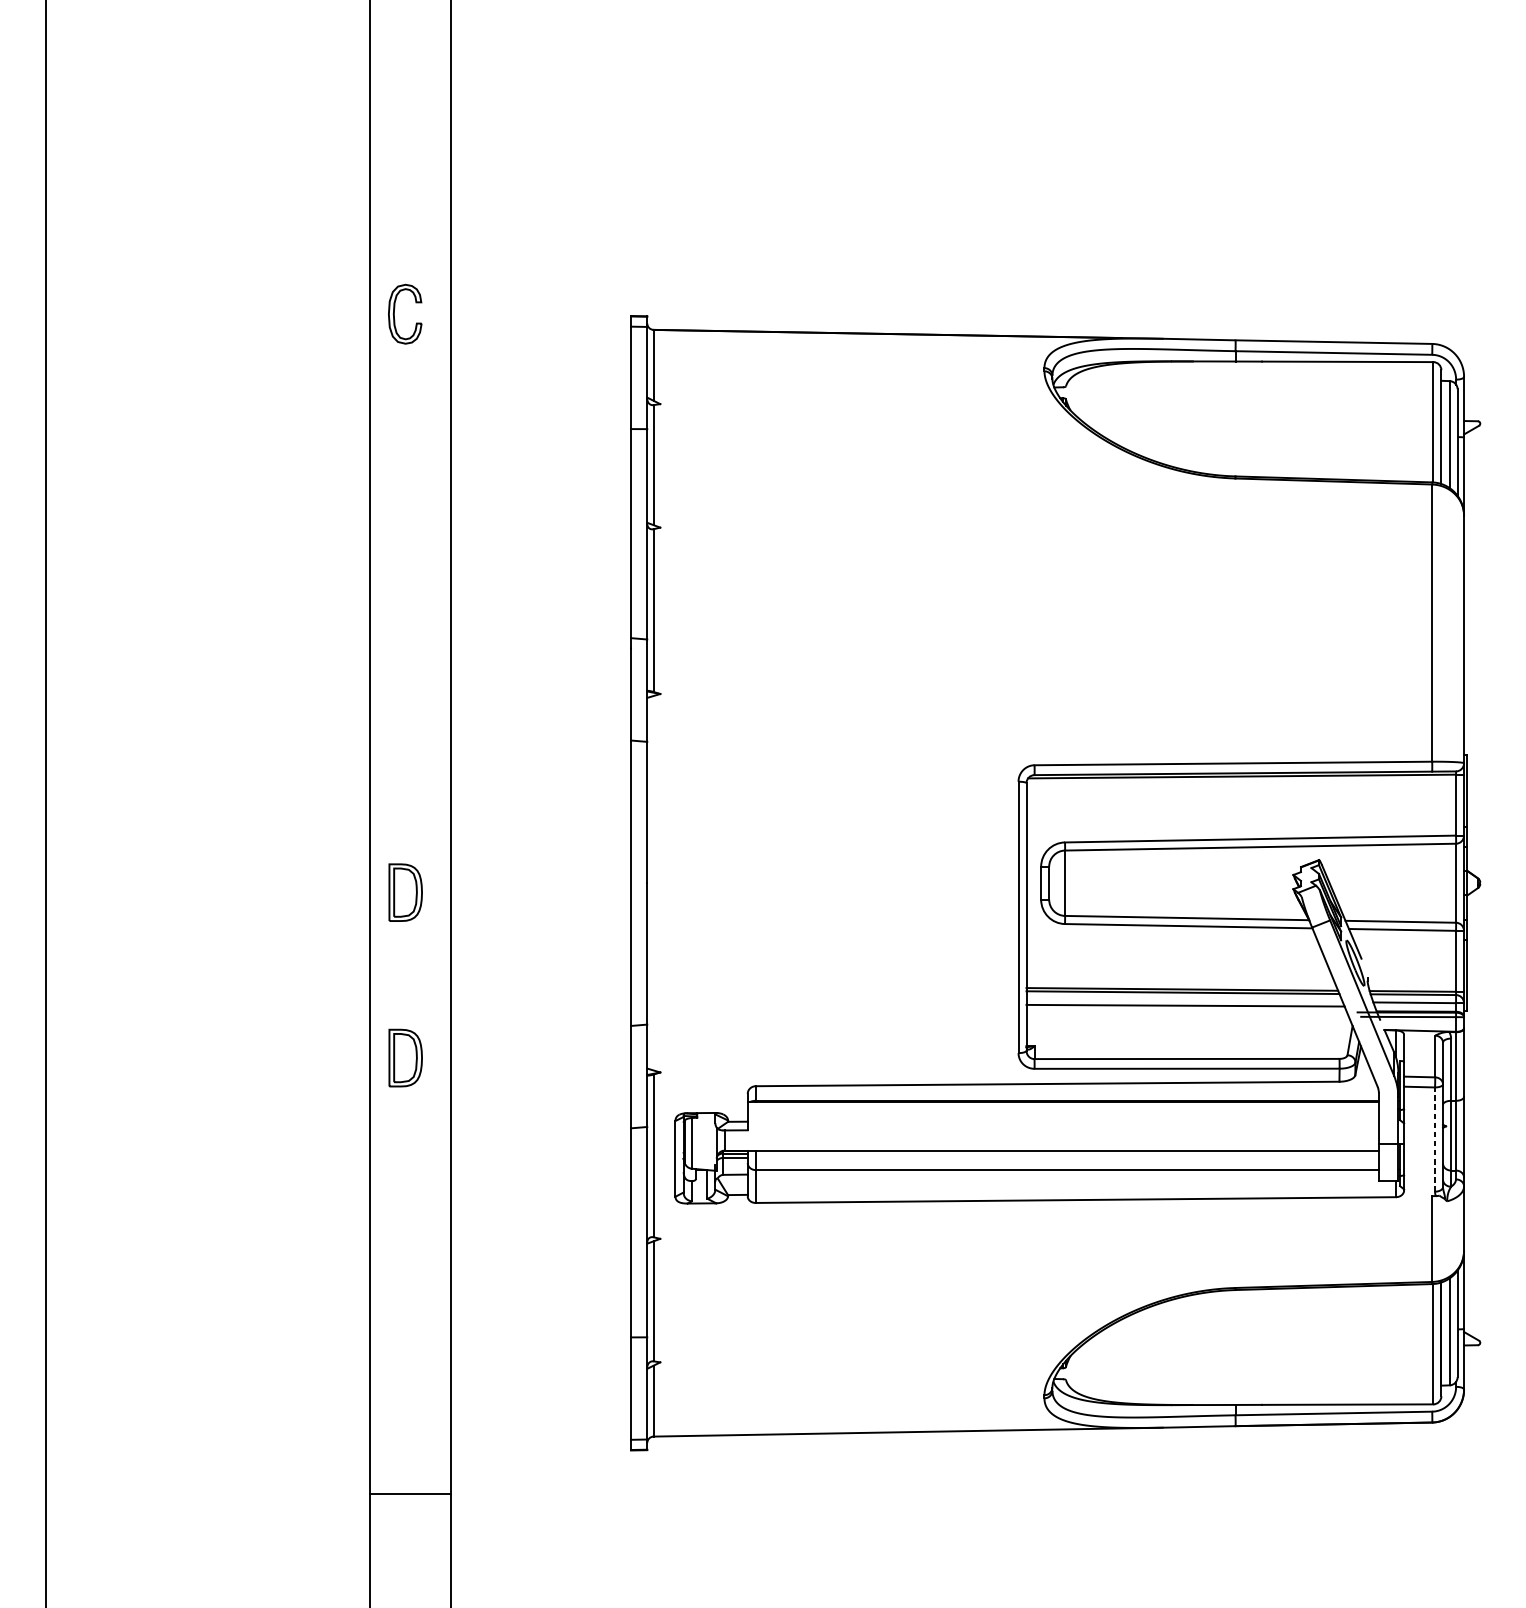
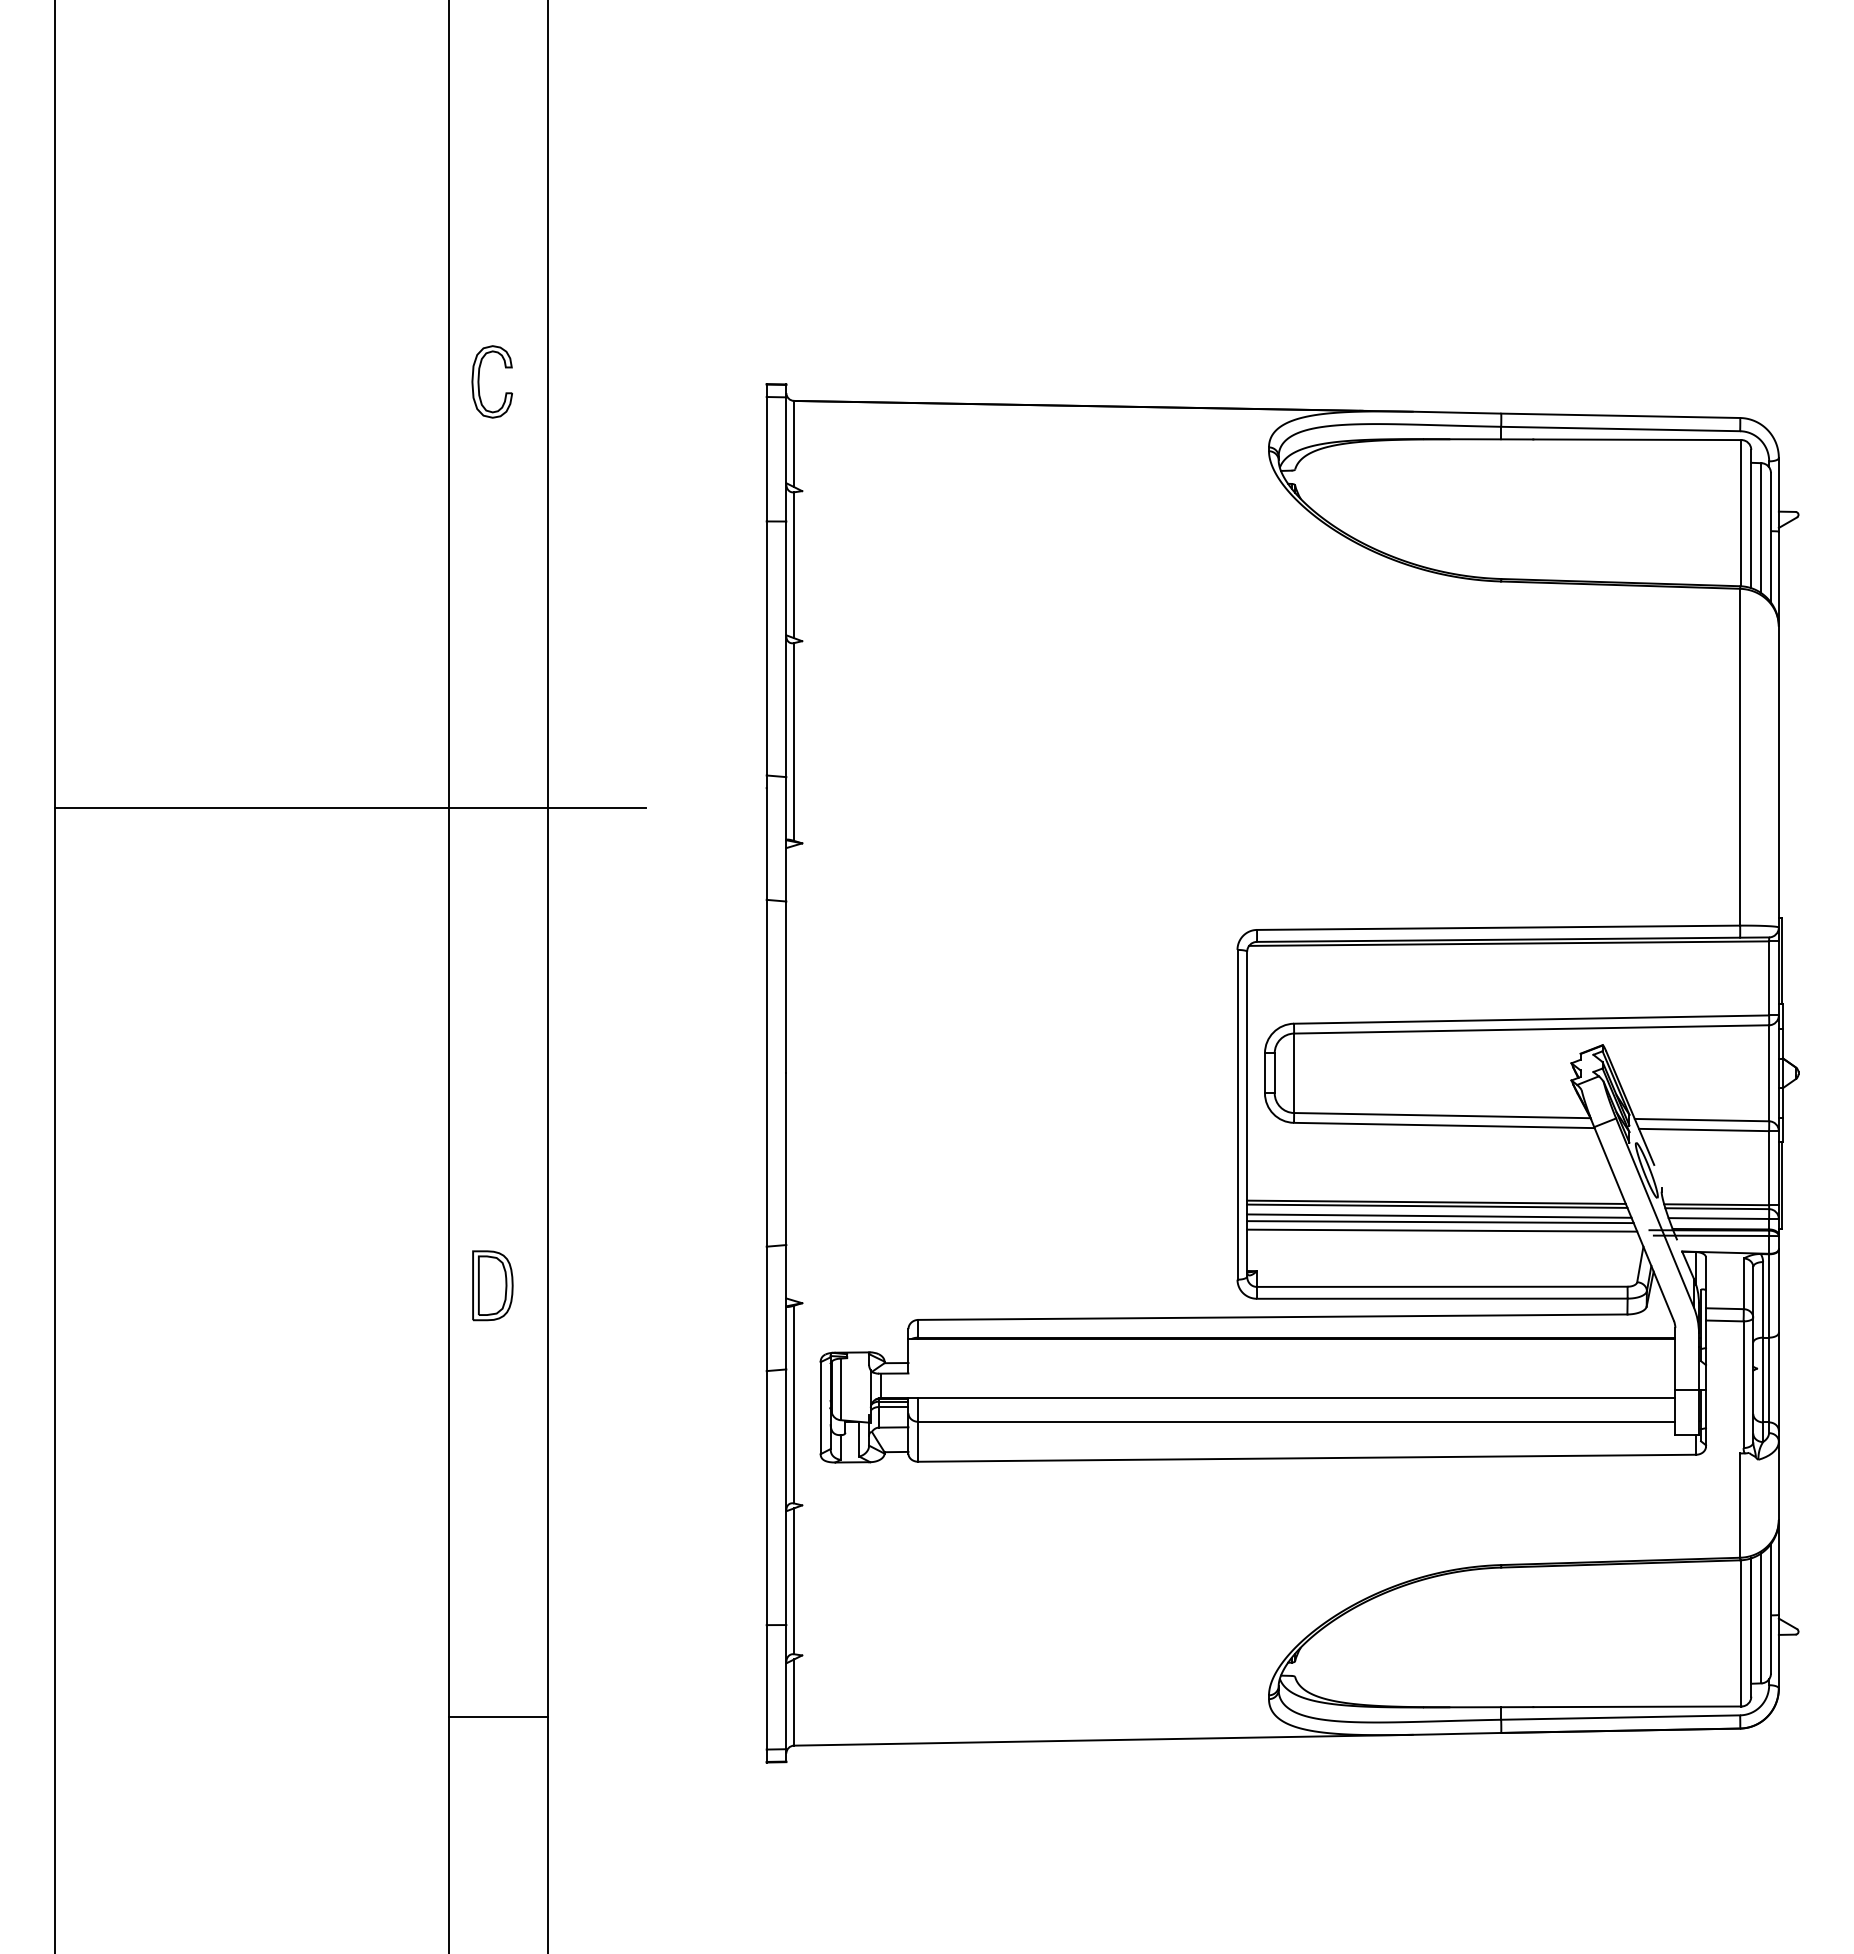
line: (288, 664) -> (350, 807), added
part: (405, 892) -> (492, 1084), removed
line: (1184, 1000) -> (1439, 1215), added
line: (1187, 1012) -> (1442, 1230), added
line: (1434, 1139) -> (1743, 1384), dashed -> solid
line: (410, 1493) -> (498, 1716), moved

